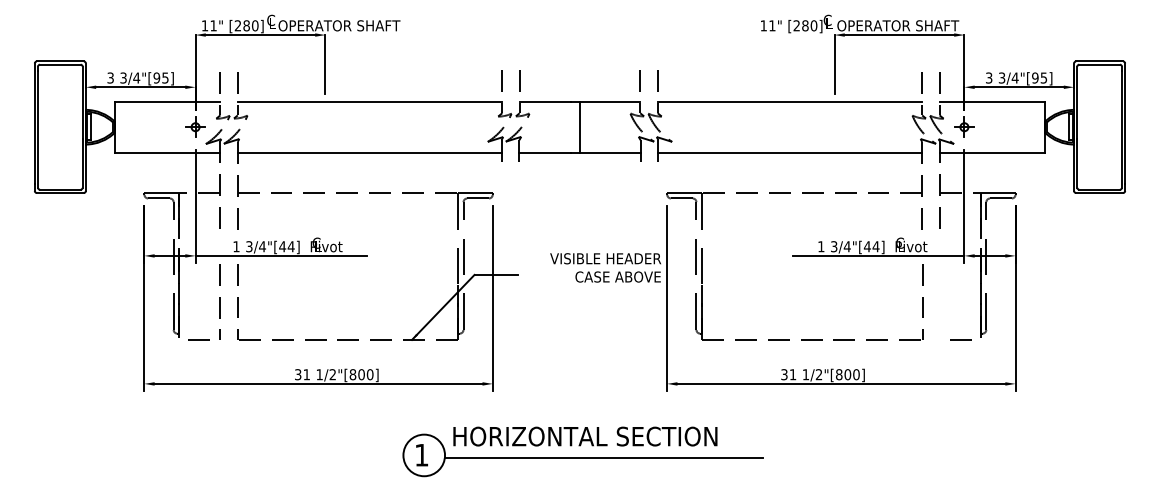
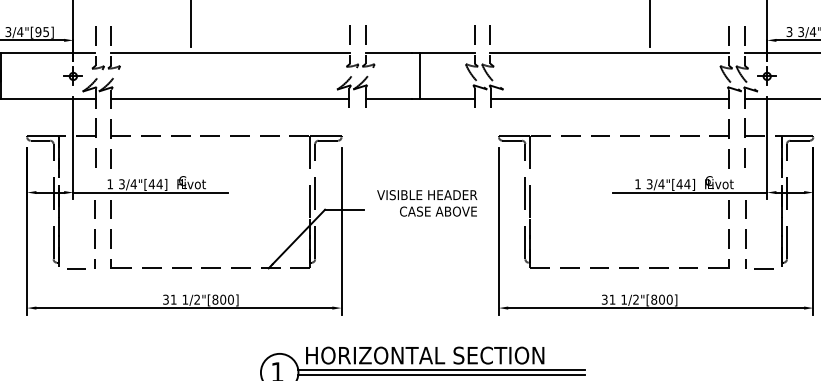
text: (605, 267) -> (427, 203), moved
line: (939, 301) -> (744, 233), added
line: (603, 453) -> (441, 370), added

